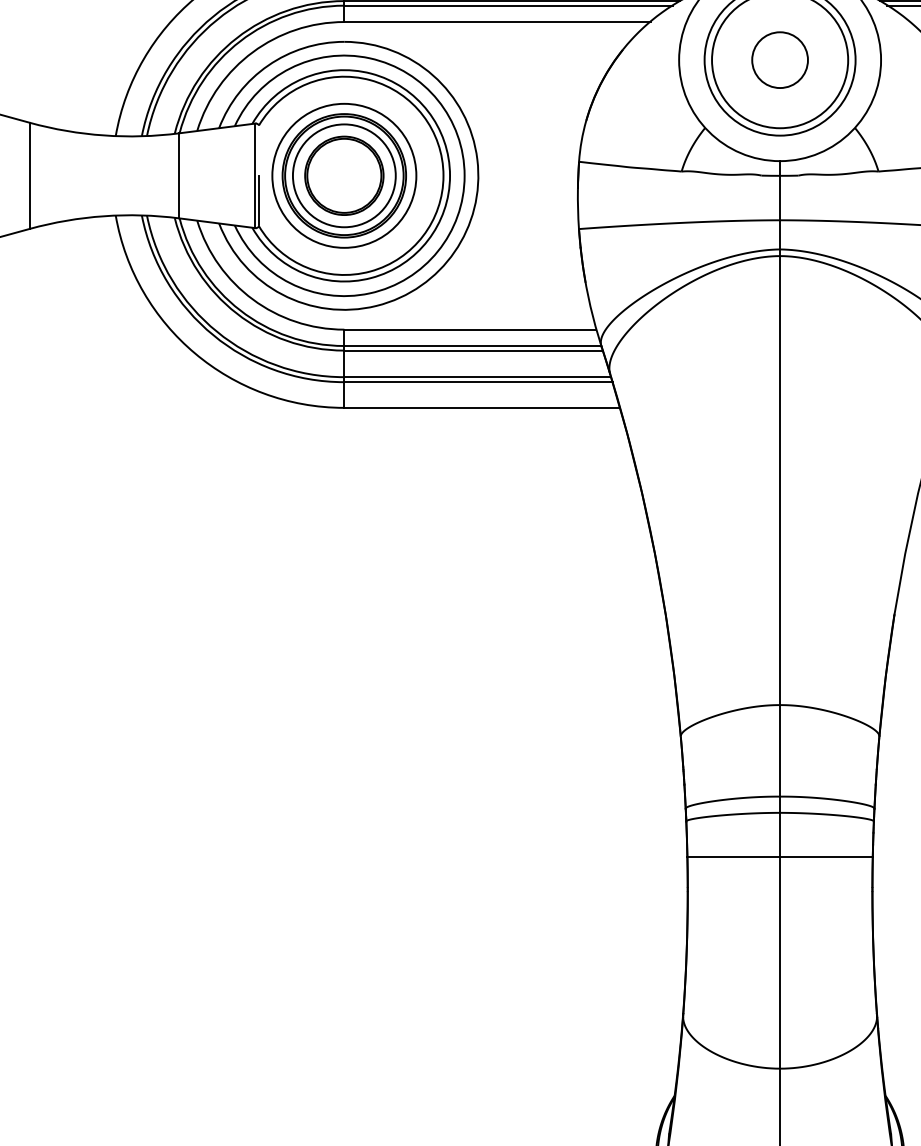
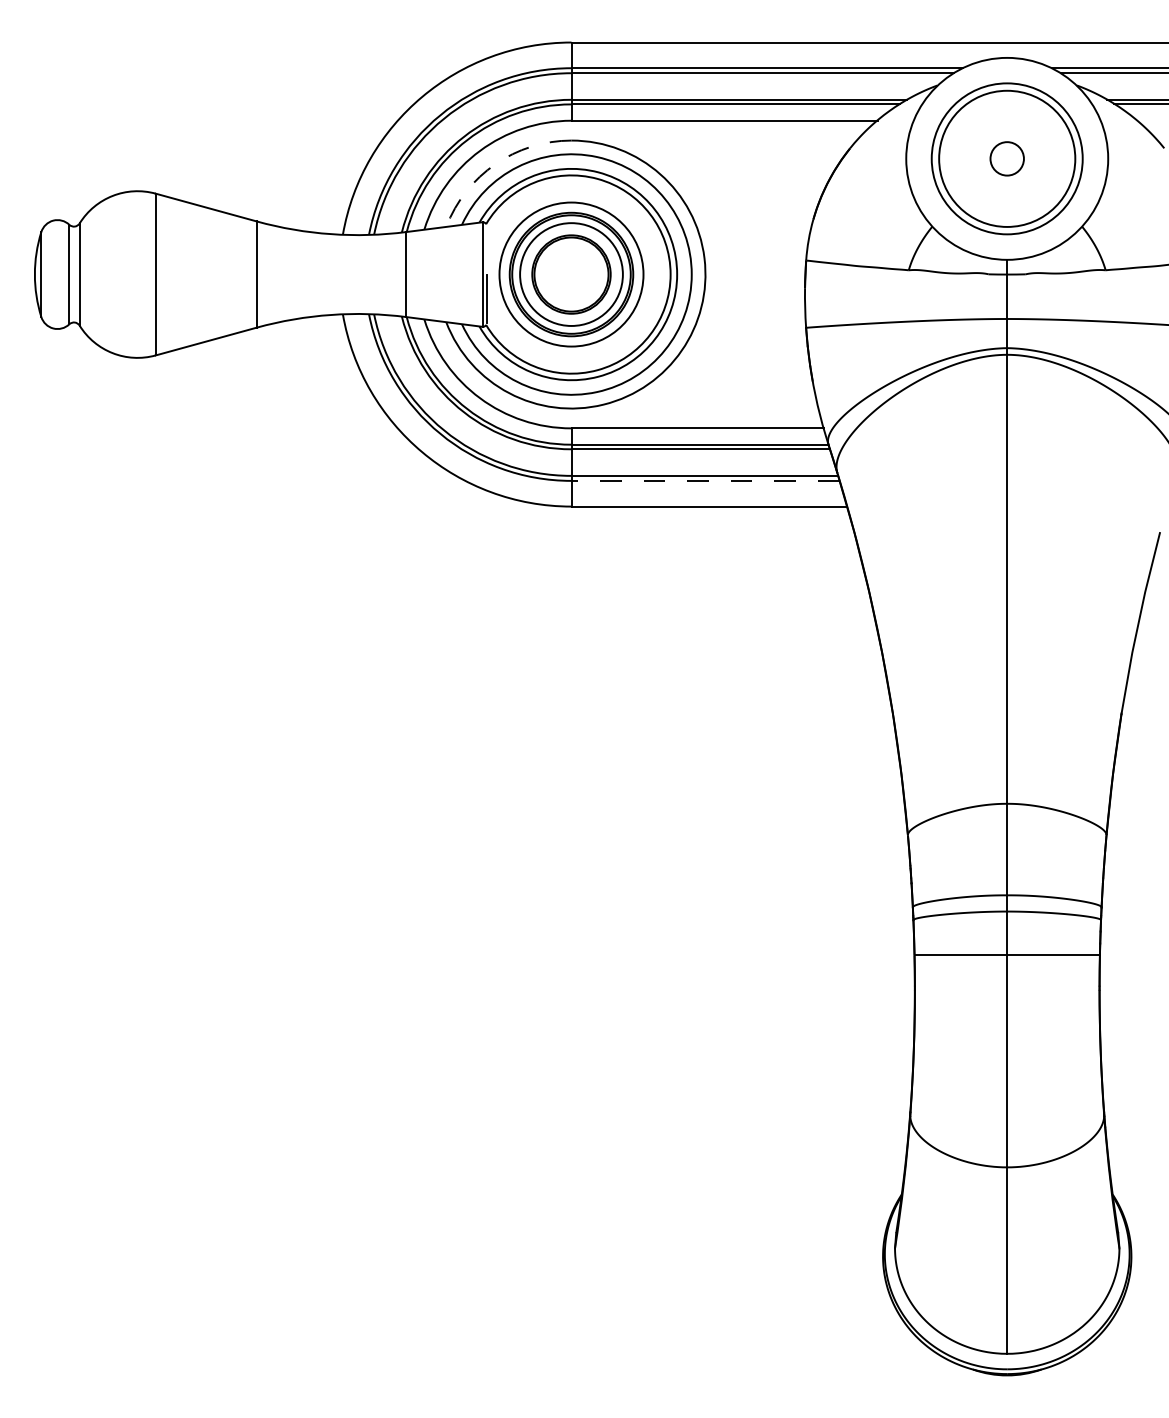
circle: (780, 59) -> (1007, 158), size x0.6
arc: (268, 65) -> (495, 164), solid -> dashed
line: (478, 381) -> (705, 480), solid -> dashed

